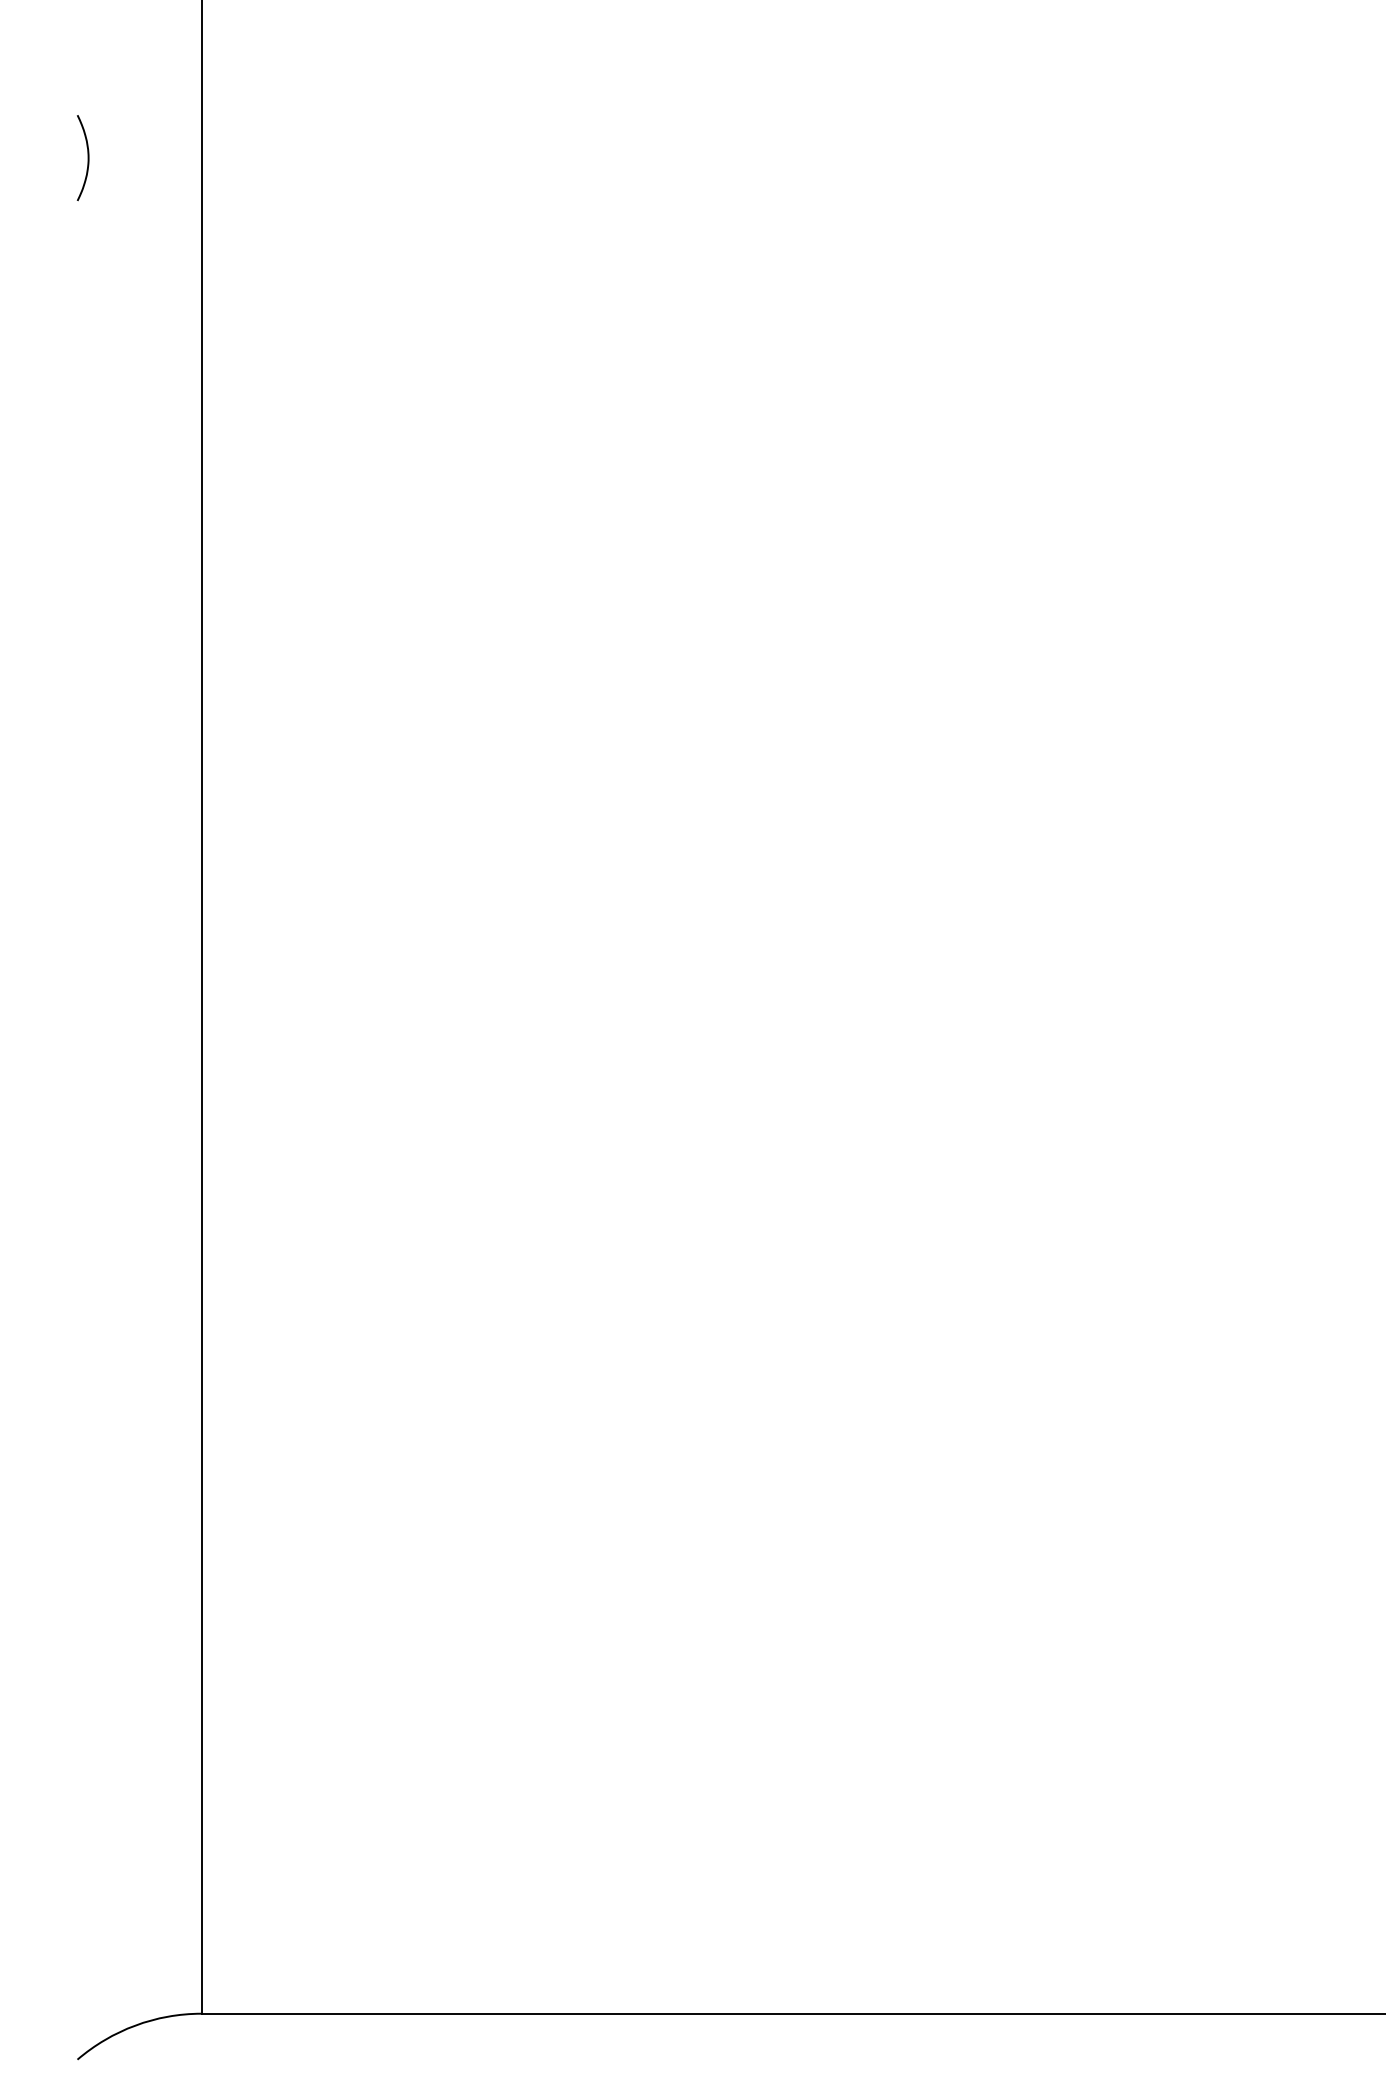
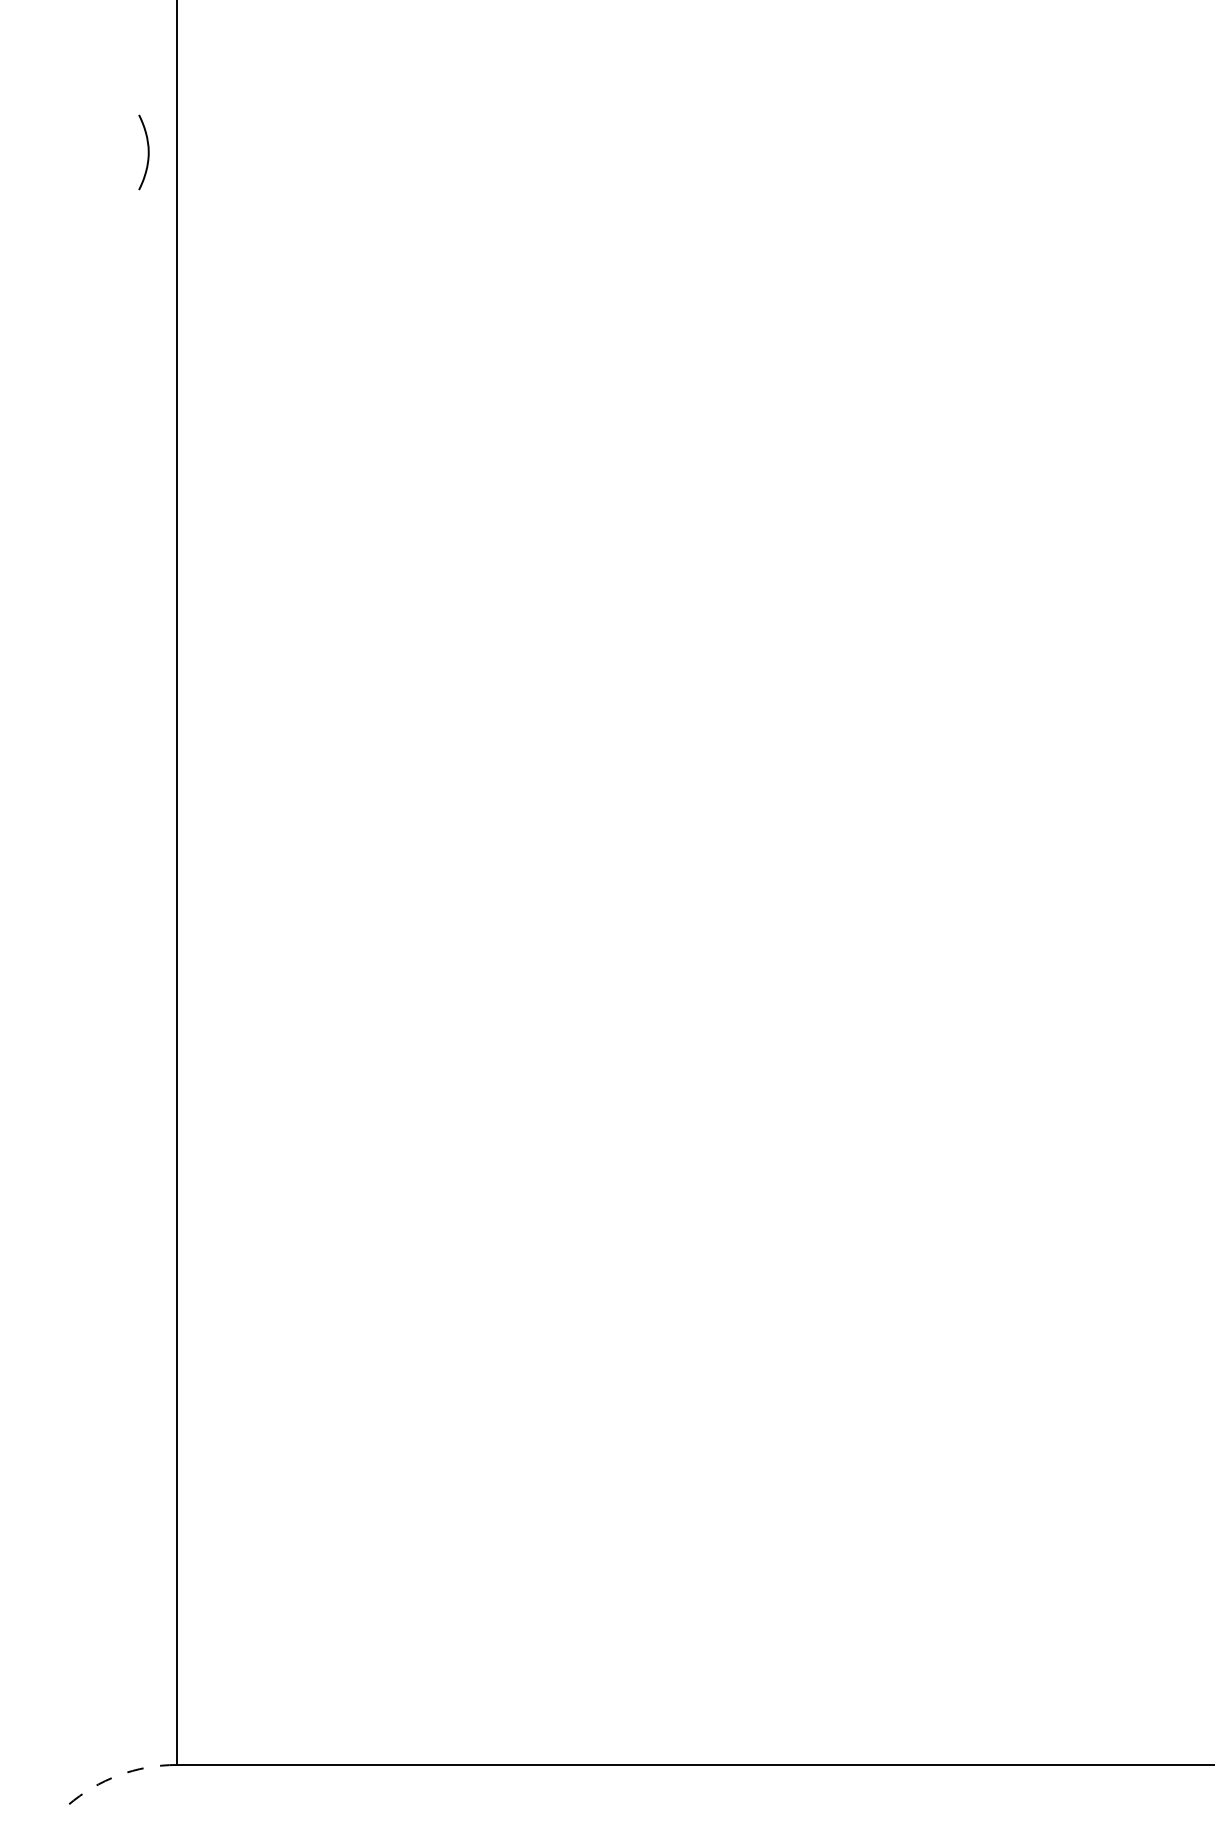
curve: (87, 158) -> (147, 152), moved
arc: (135, 2025) -> (118, 1775), solid -> dashed

